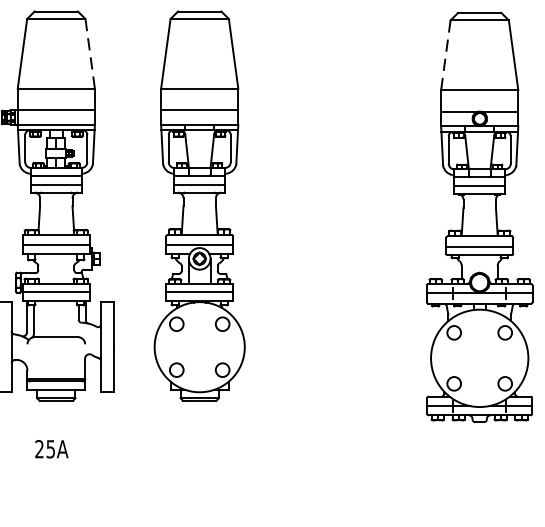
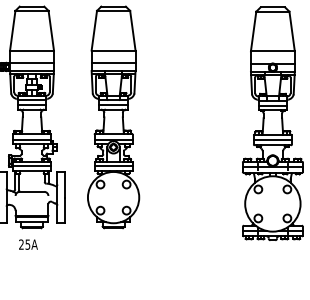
line: (90, 53) -> (51, 30), dashed -> solid
line: (445, 55) -> (253, 31), dashed -> solid
text: (51, 448) -> (28, 244), moved

